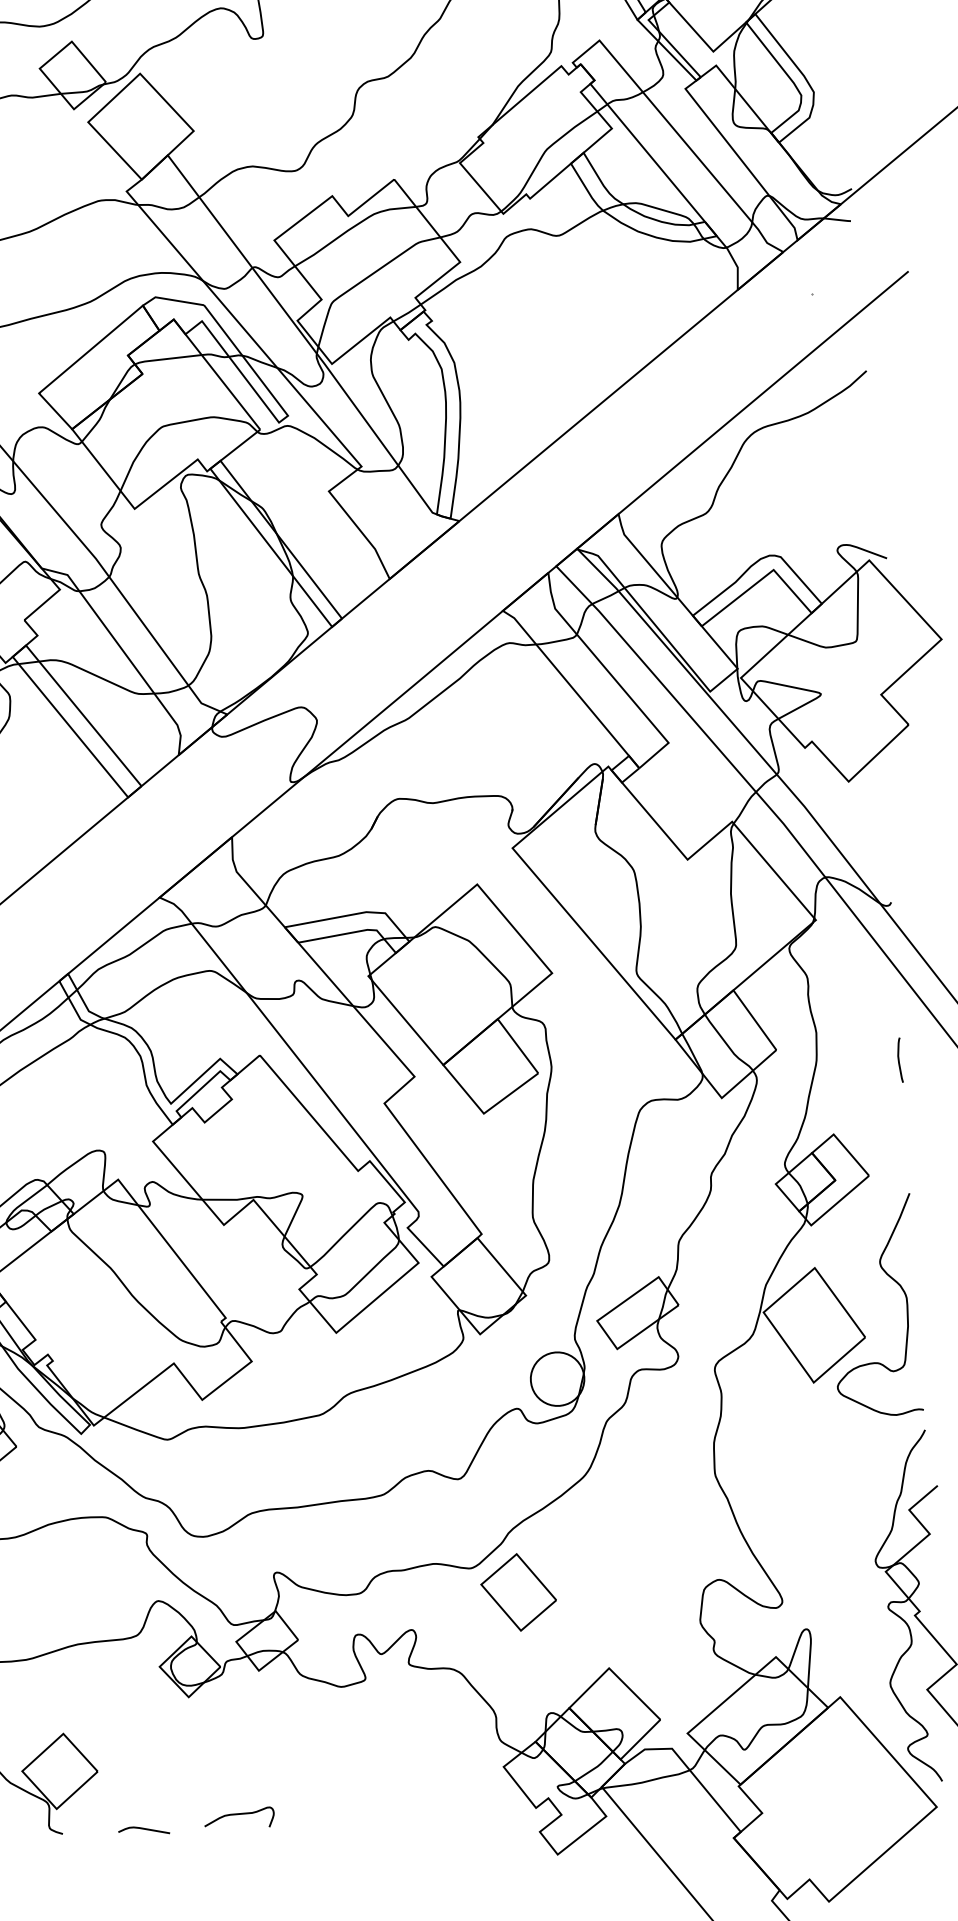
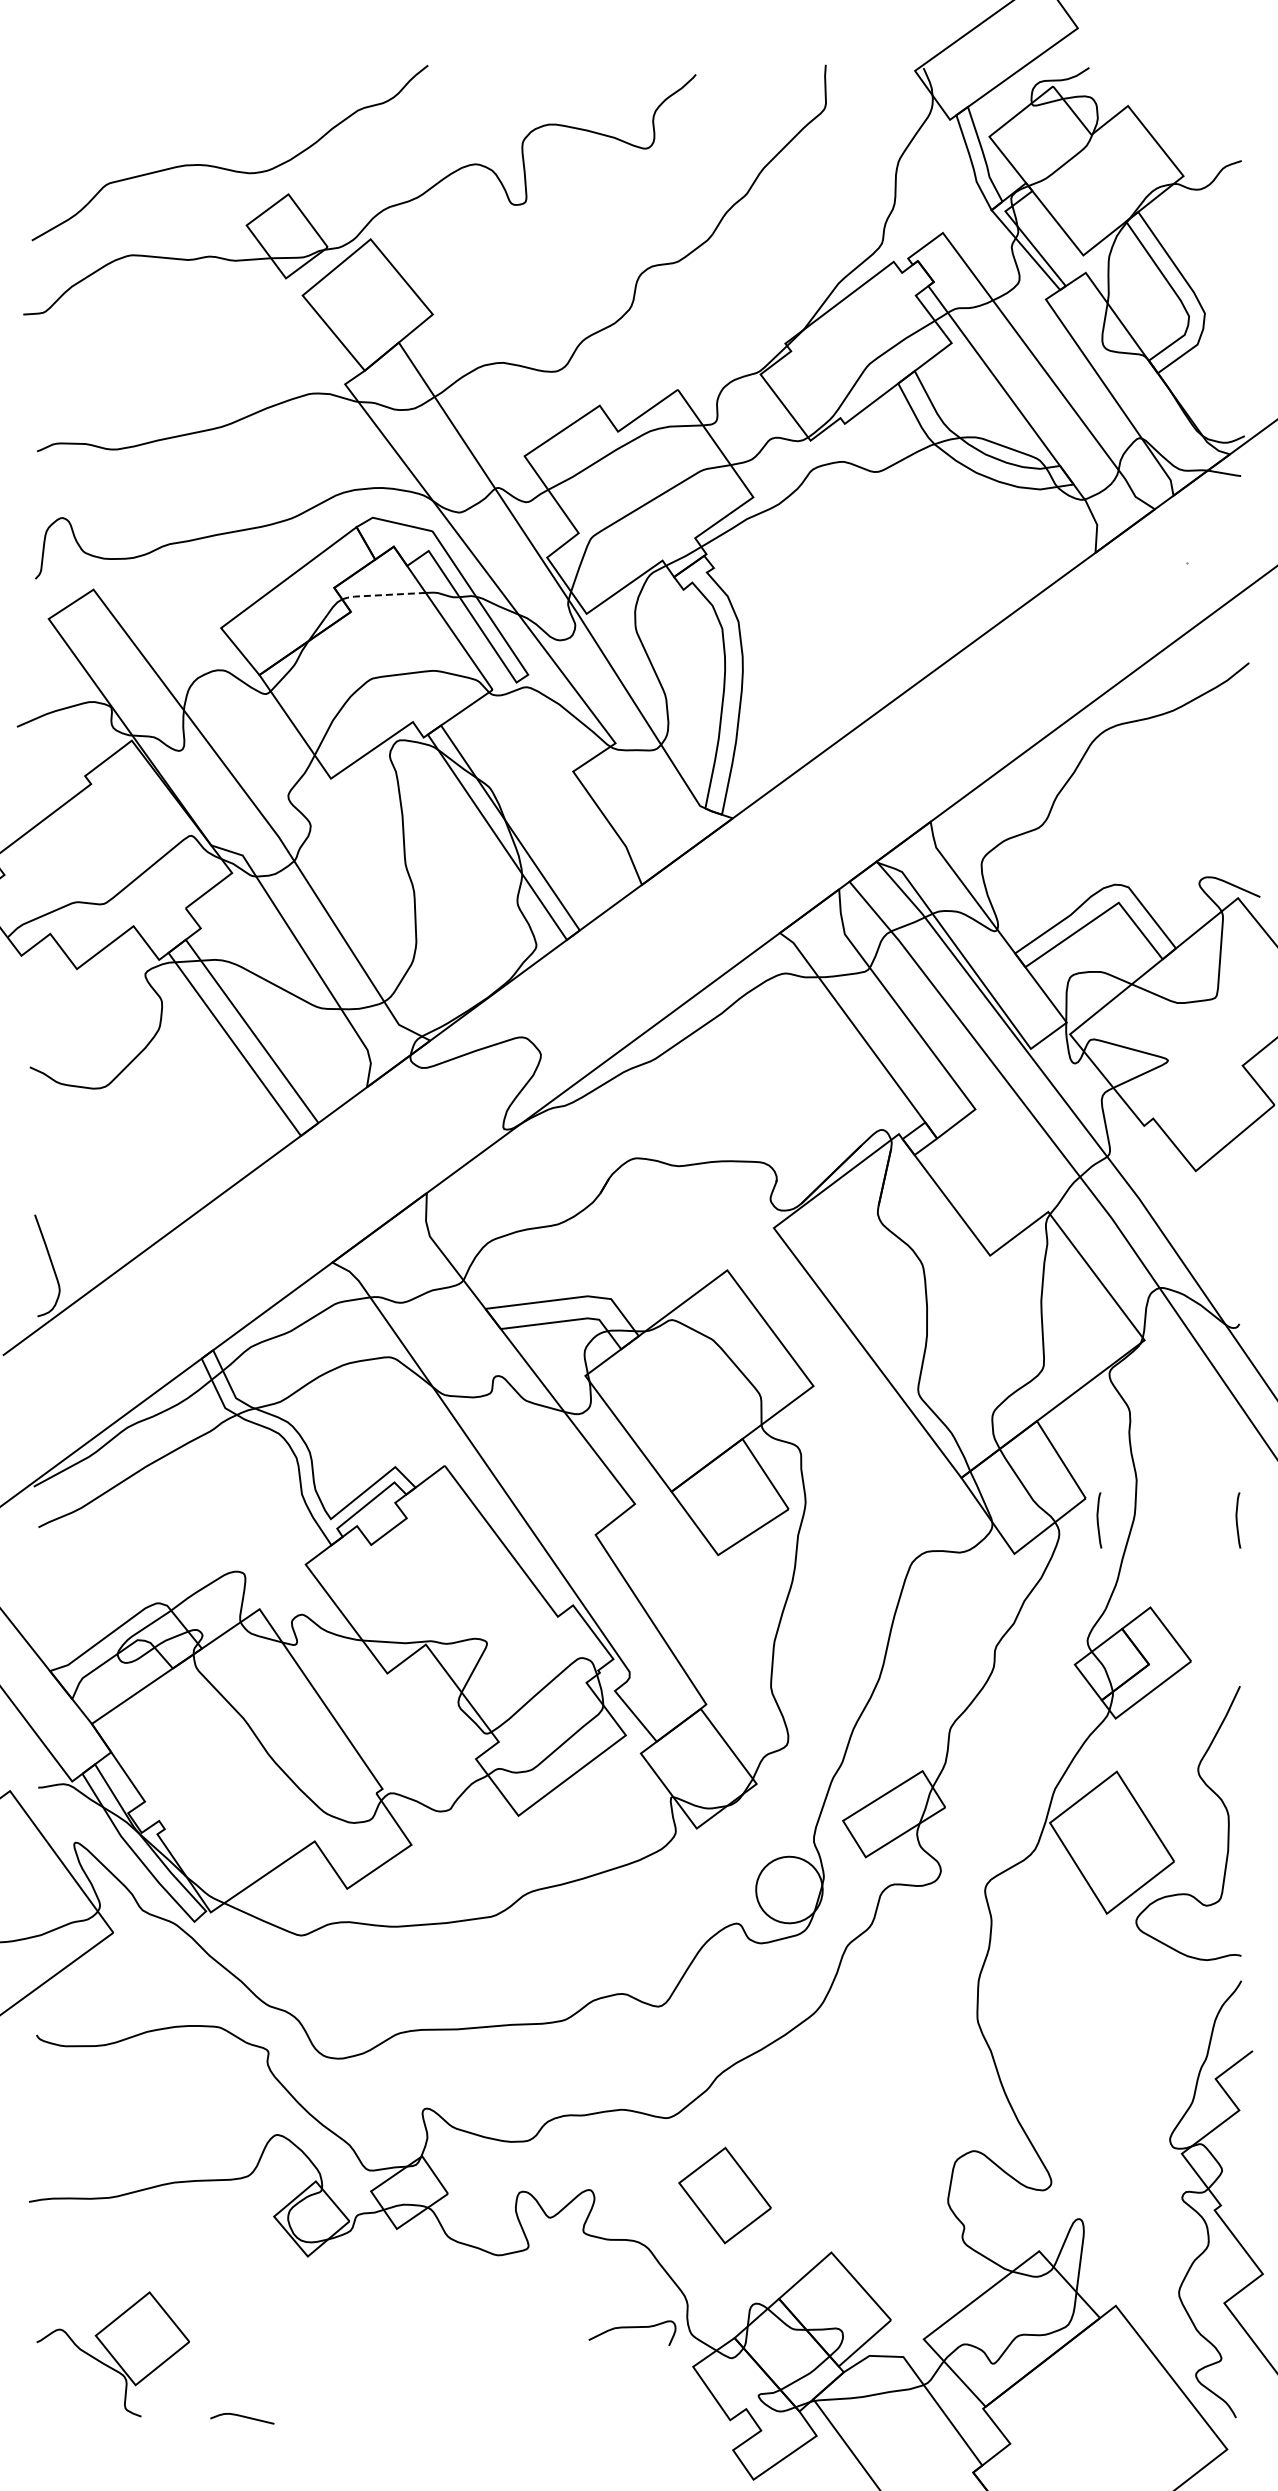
line: (167, 359) -> (383, 595), solid -> dashed
curve: (787, 1067) -> (1098, 1520), added
part: (518, 1592) -> (724, 2195), moved
curve: (239, 1815) -> (632, 2328), moved

